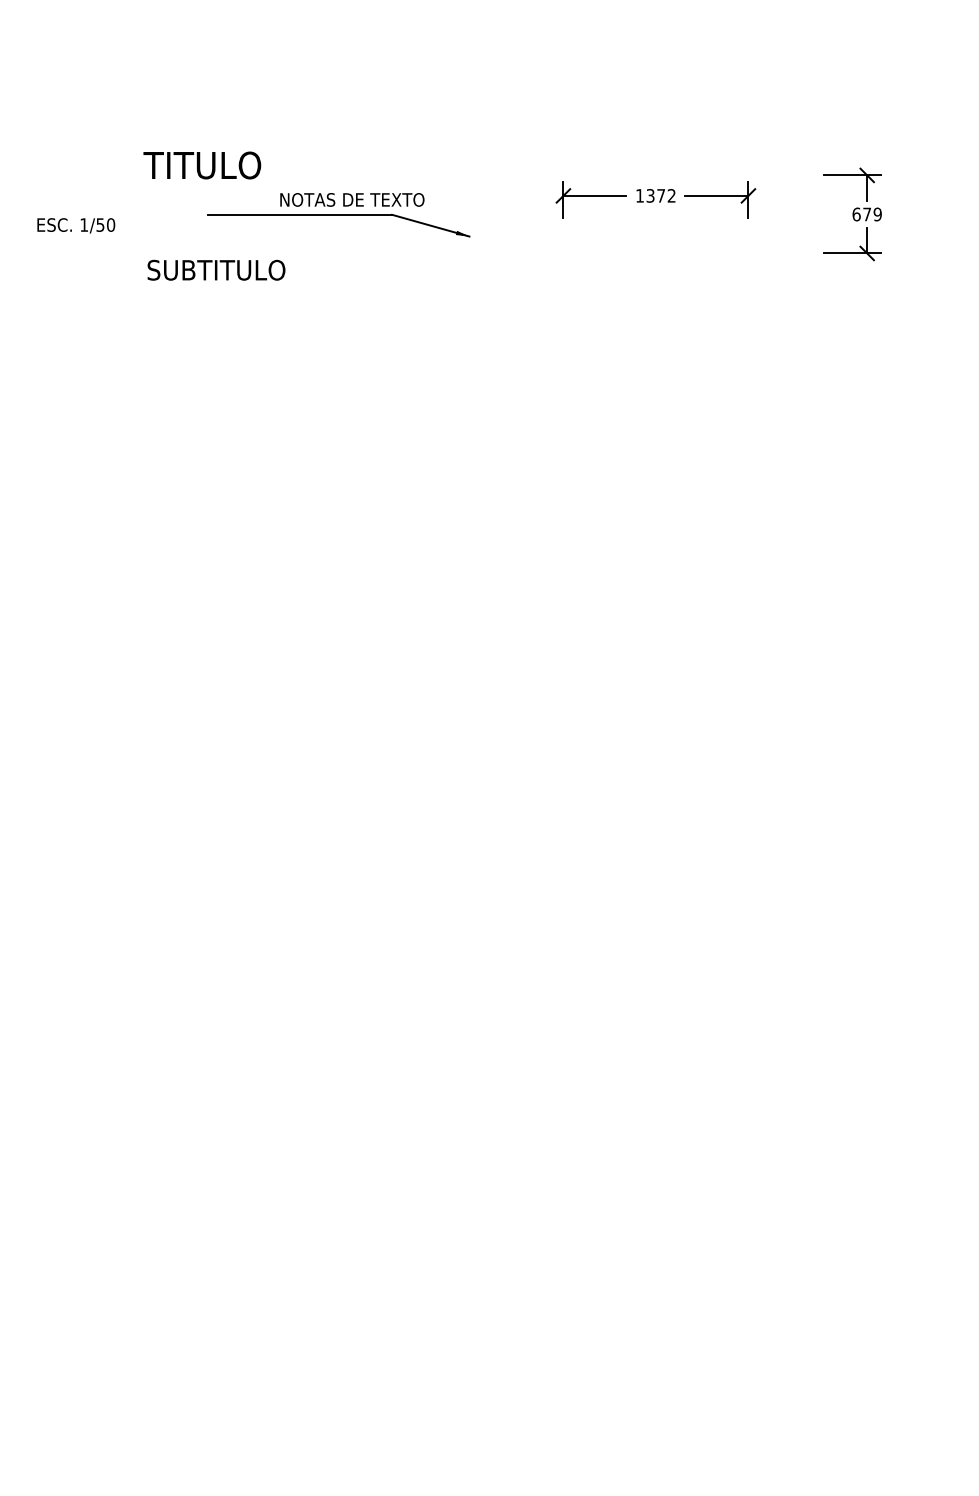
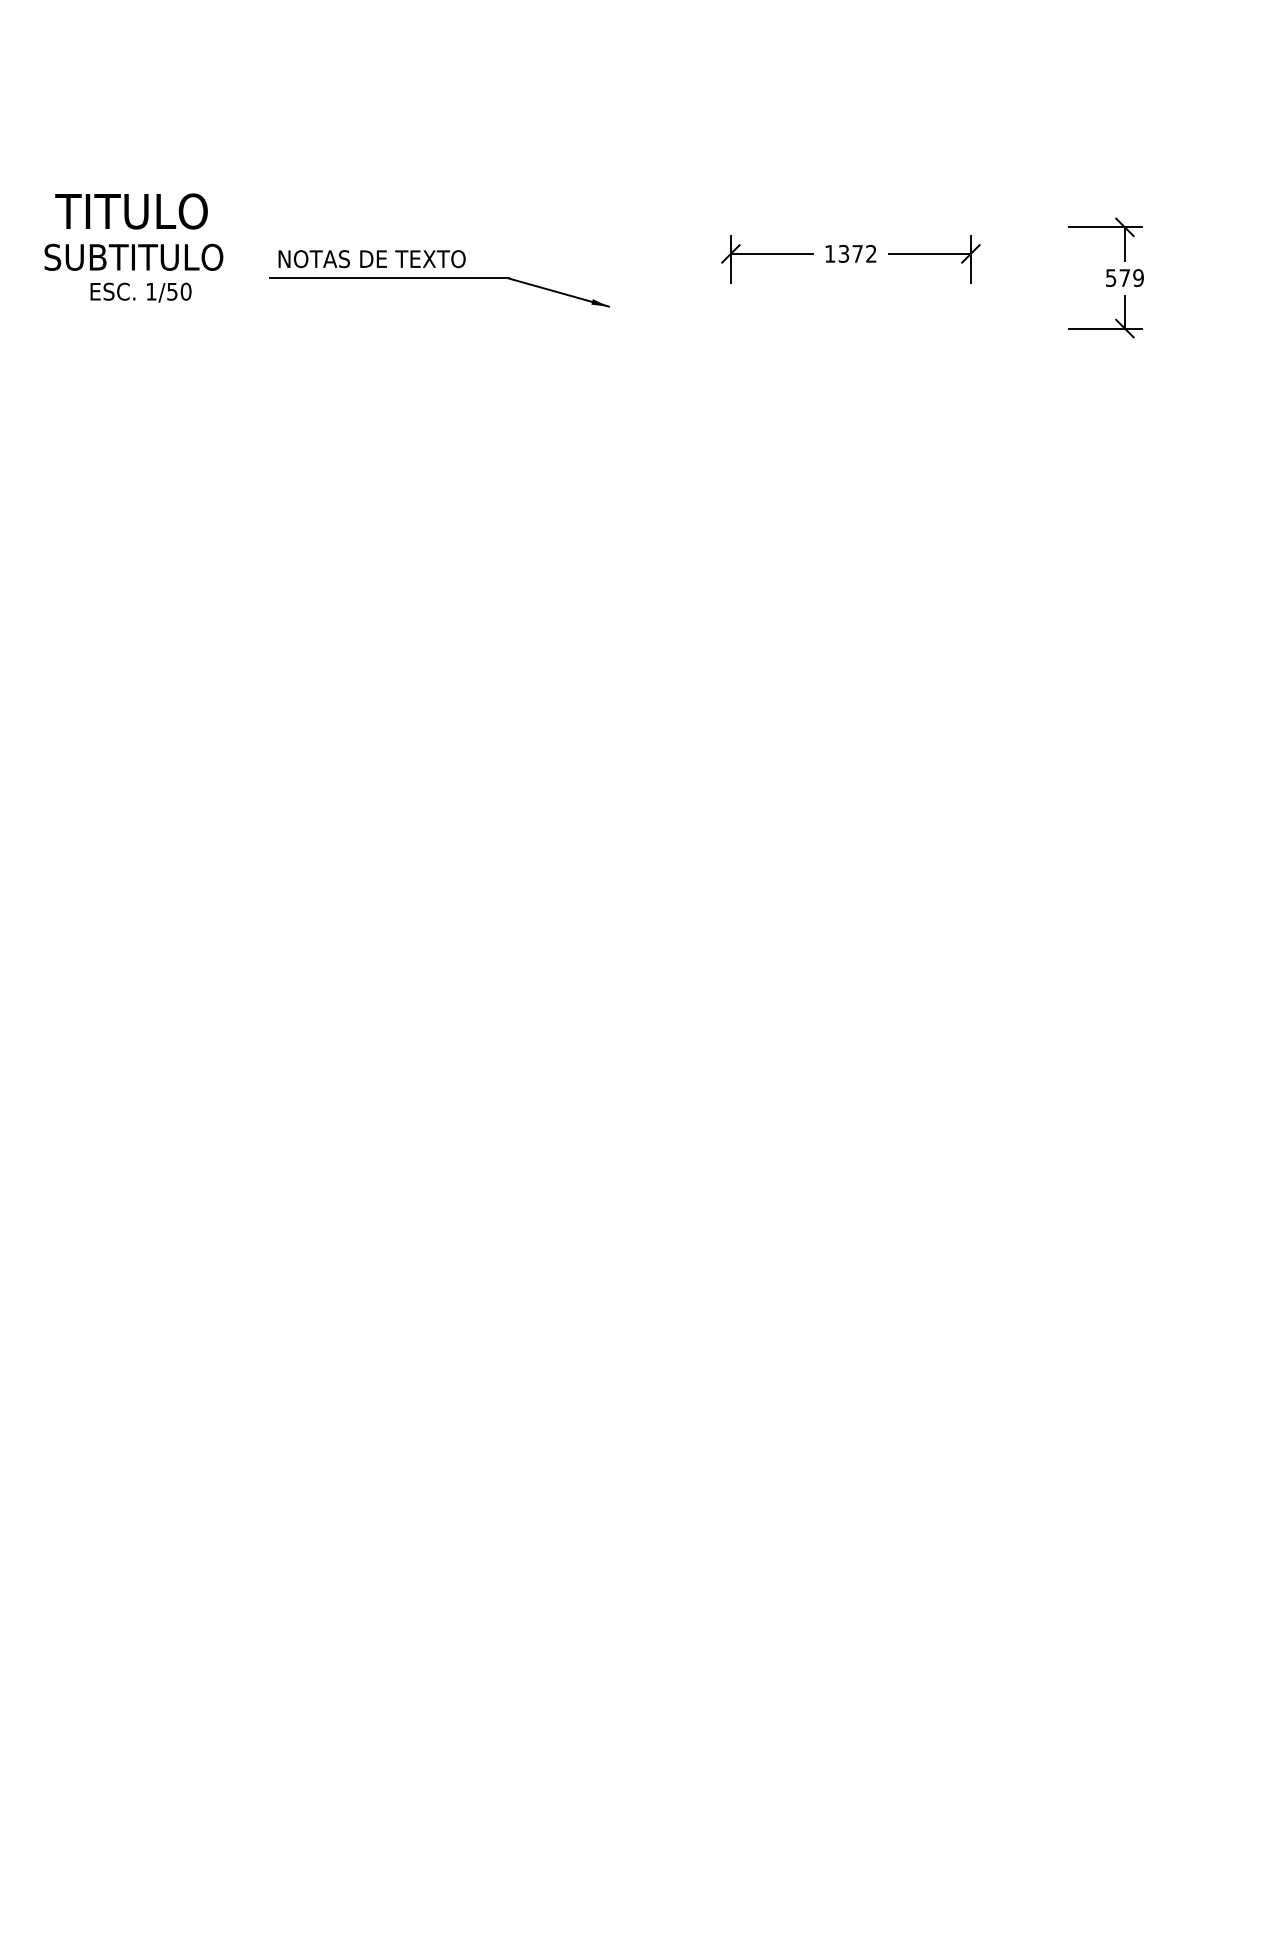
text: (202, 165) -> (131, 211), moved
text: (351, 200) -> (371, 259), moved
text: (856, 214) -> (1110, 278), 679 -> 579
text: (75, 225) -> (140, 292), moved
text: (216, 269) -> (133, 256), moved

